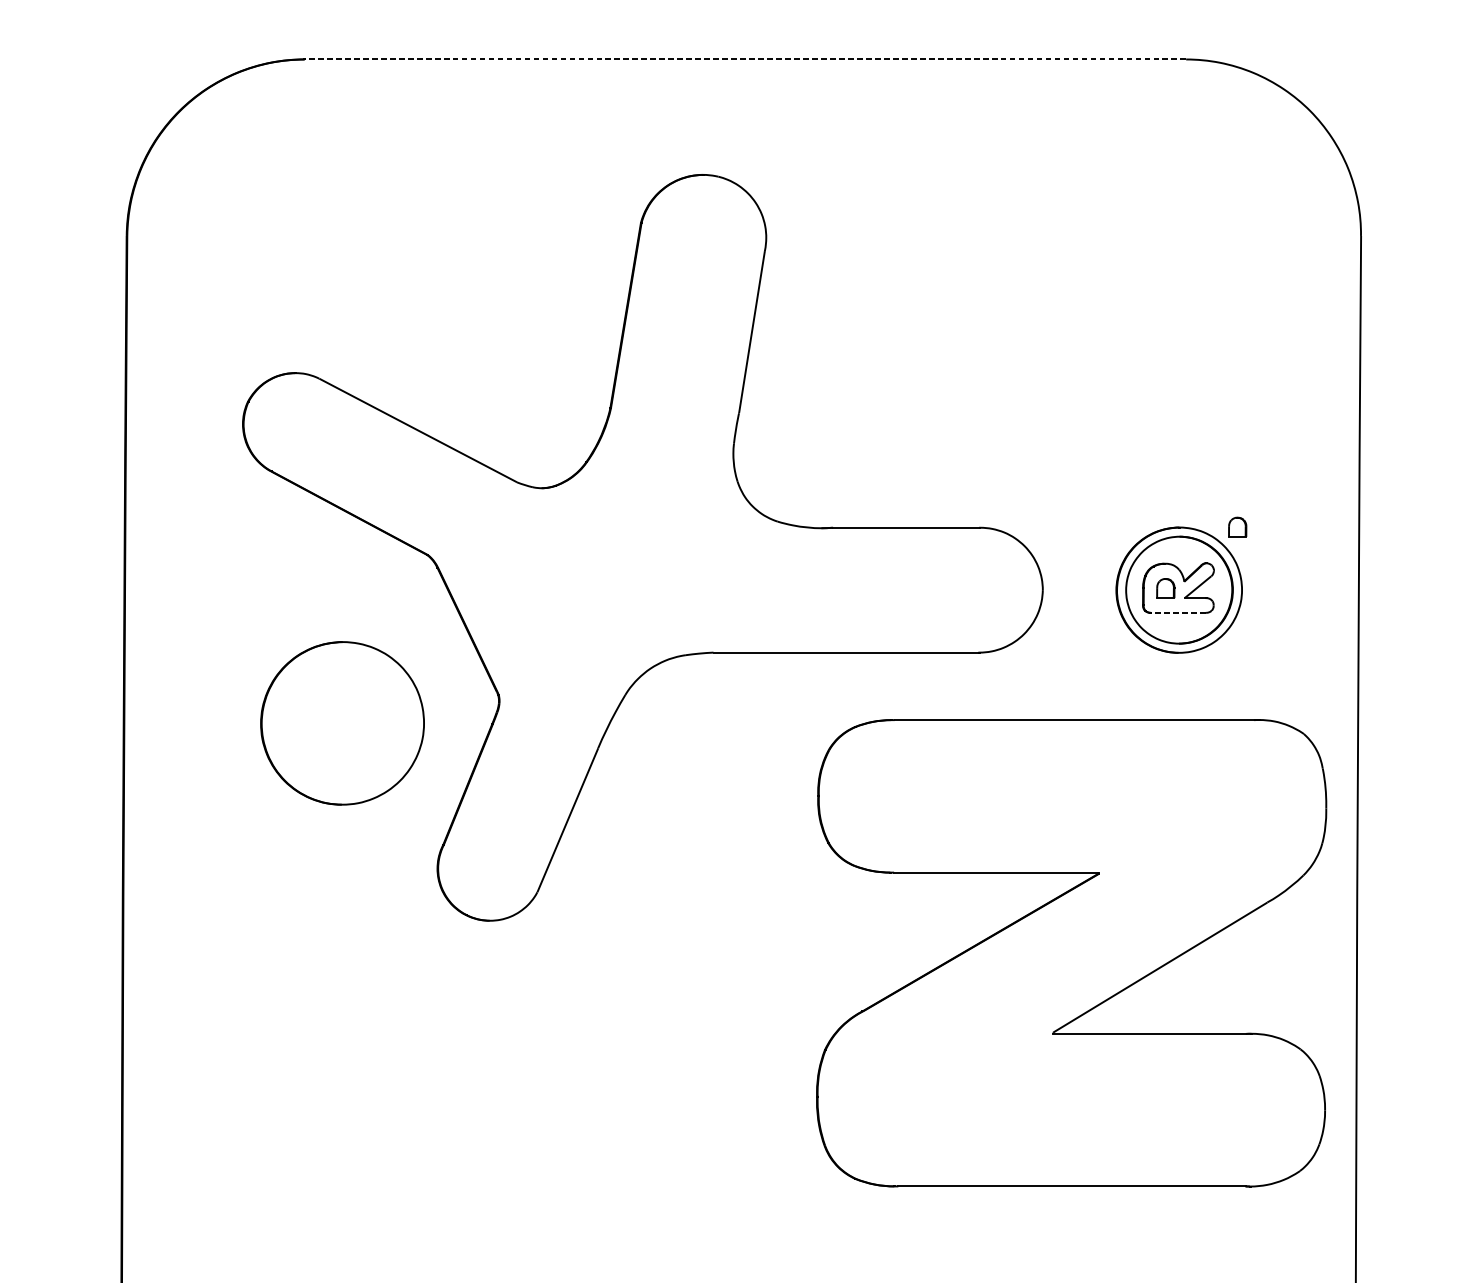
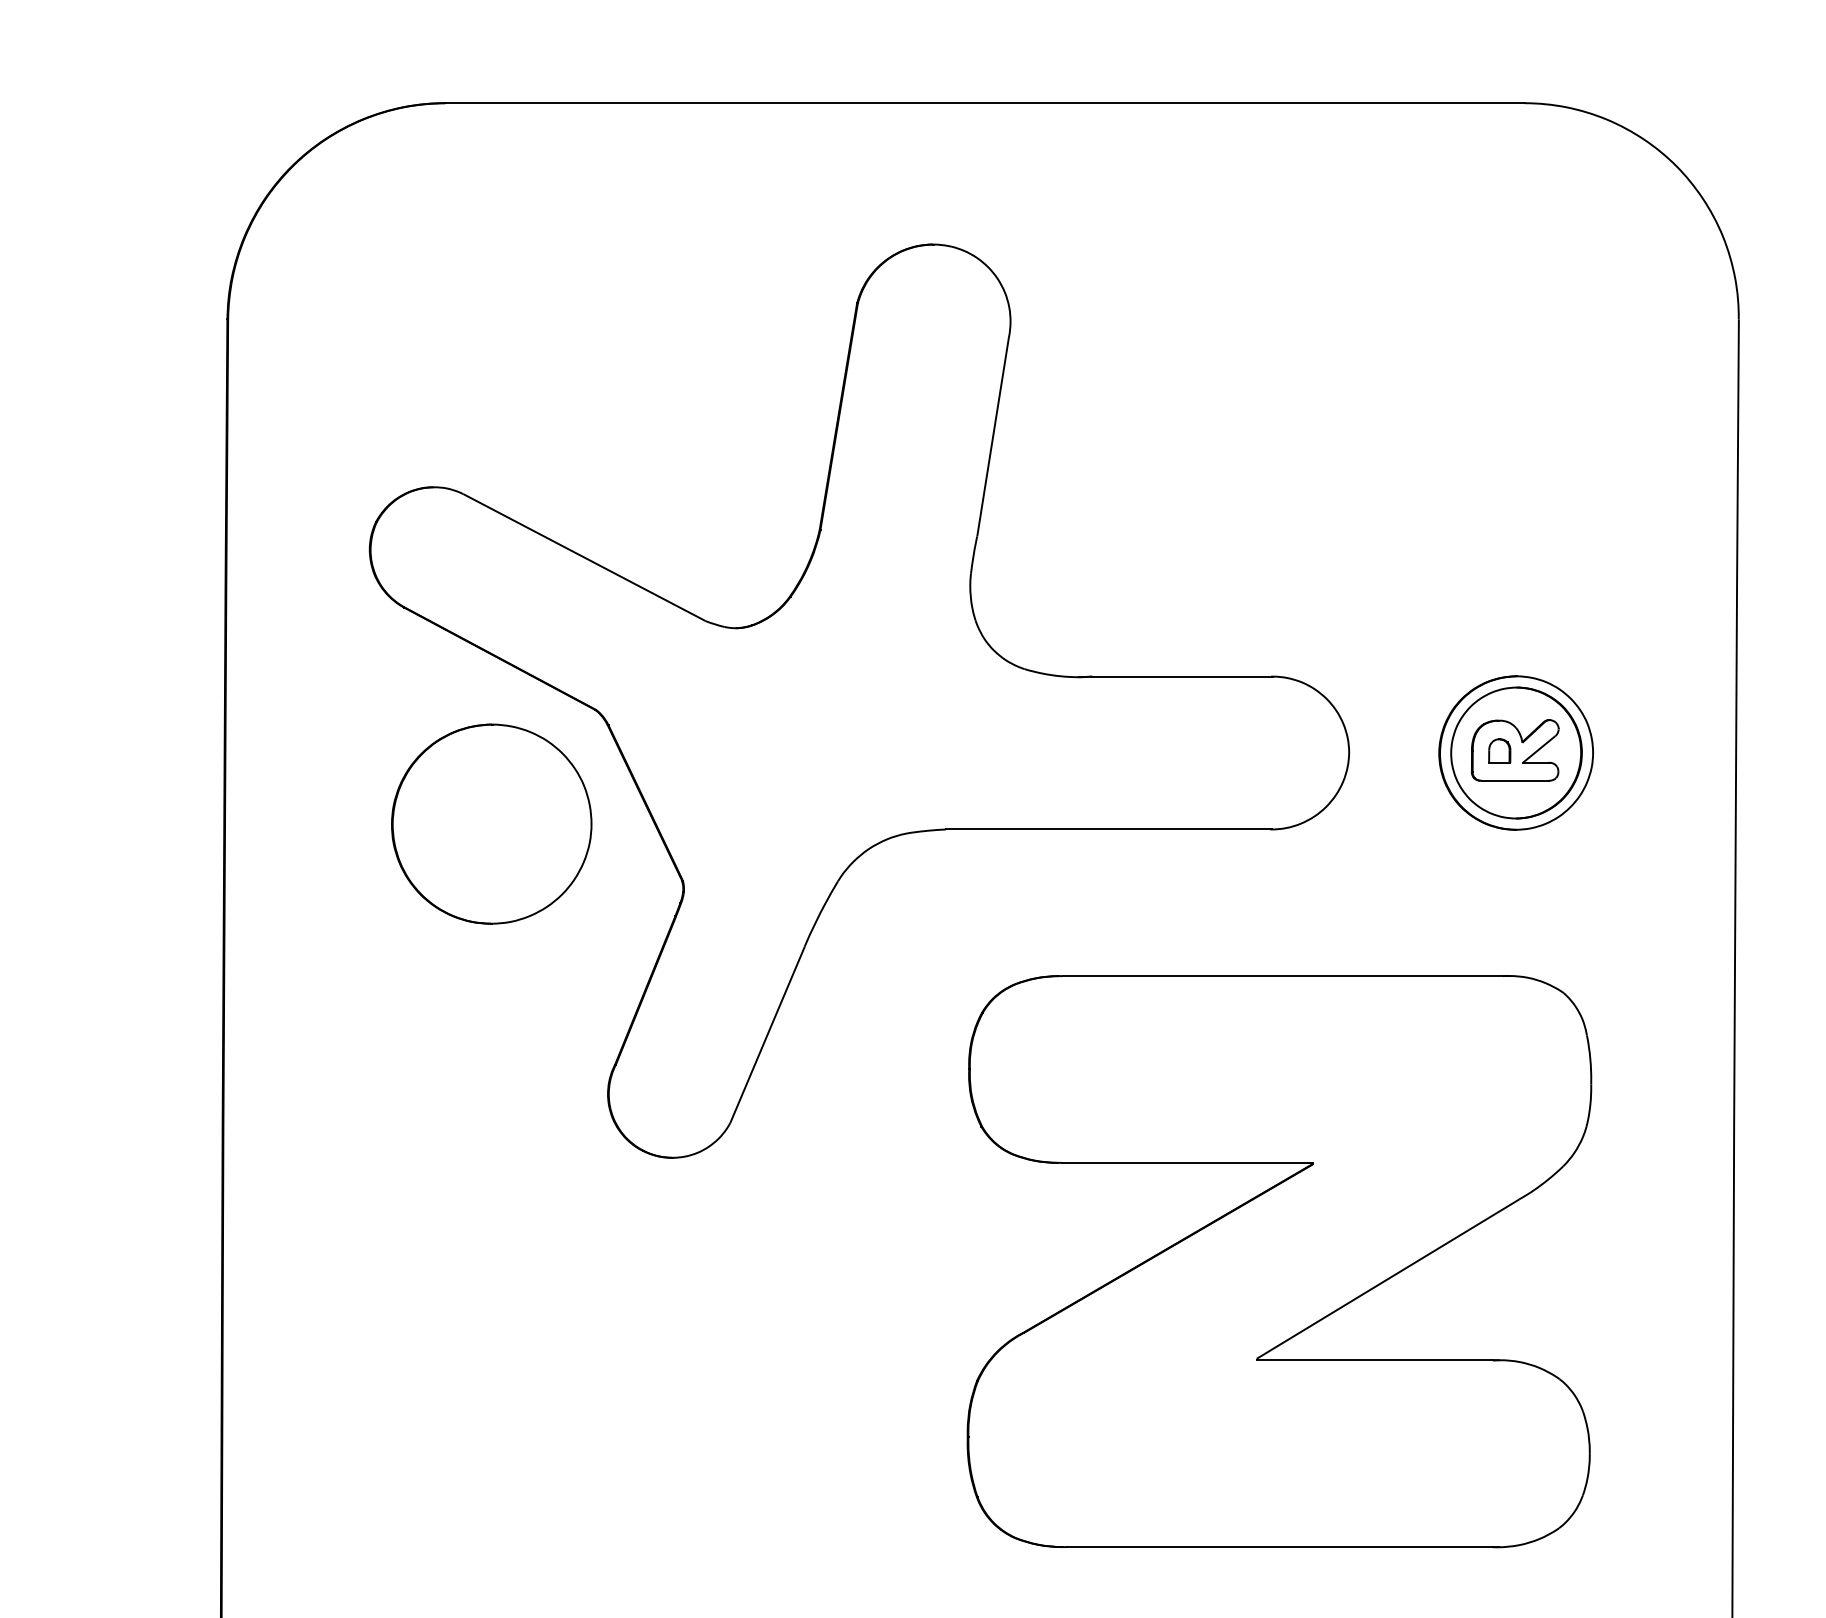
line: (745, 59) -> (984, 103), dashed -> solid
part: (1237, 526) -> (1587, 675), removed
line: (1178, 612) -> (1515, 780), dashed -> solid
part: (342, 722) -> (491, 823), moved
part: (1071, 953) -> (1279, 1261), moved

